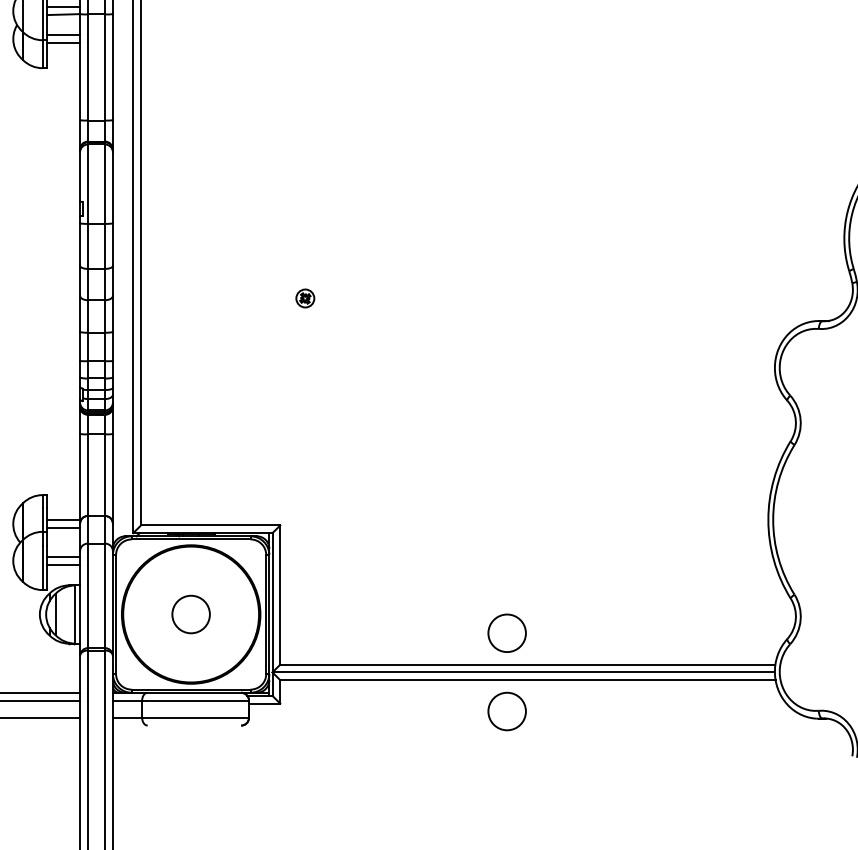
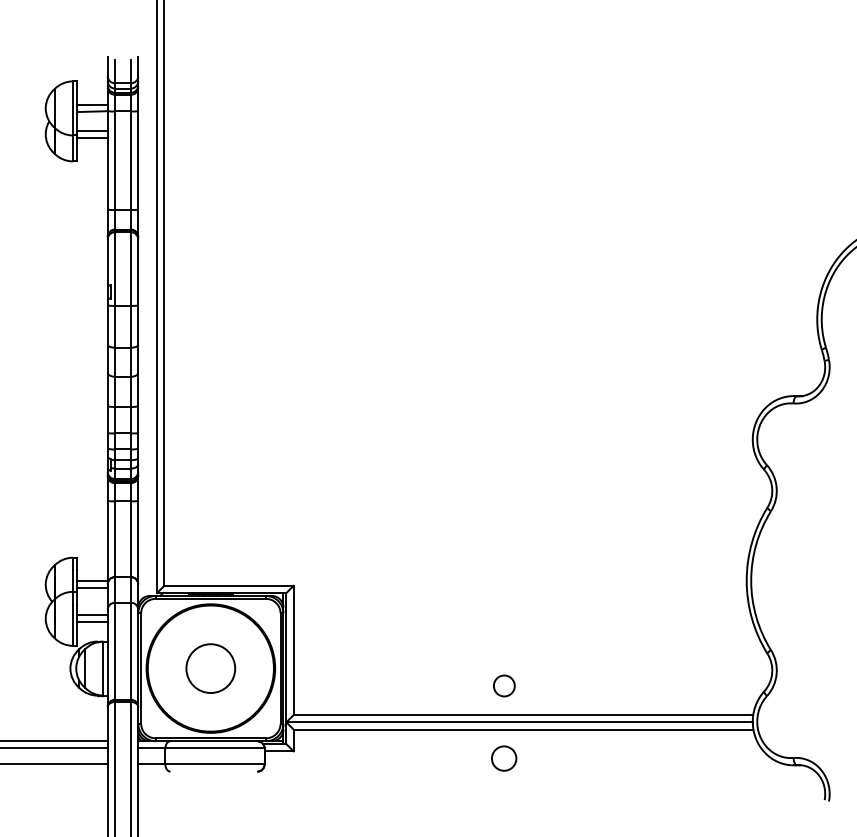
part: (304, 298) -> (316, 375), removed
circle: (190, 614) -> (210, 668), size x1.4
circle: (507, 632) -> (504, 685), size x0.6
circle: (506, 711) -> (503, 758), size x0.7

